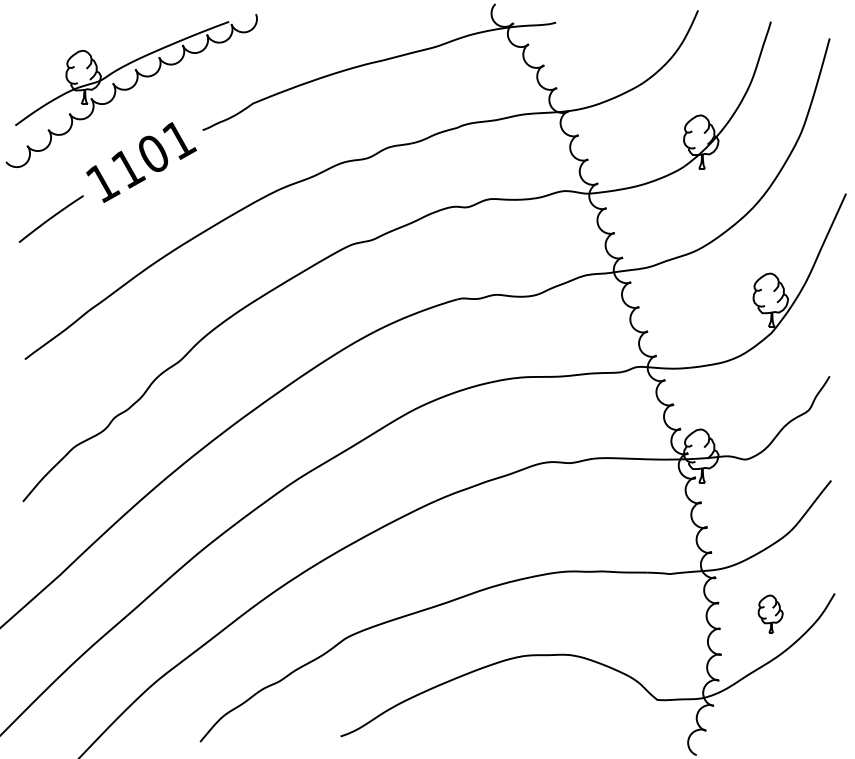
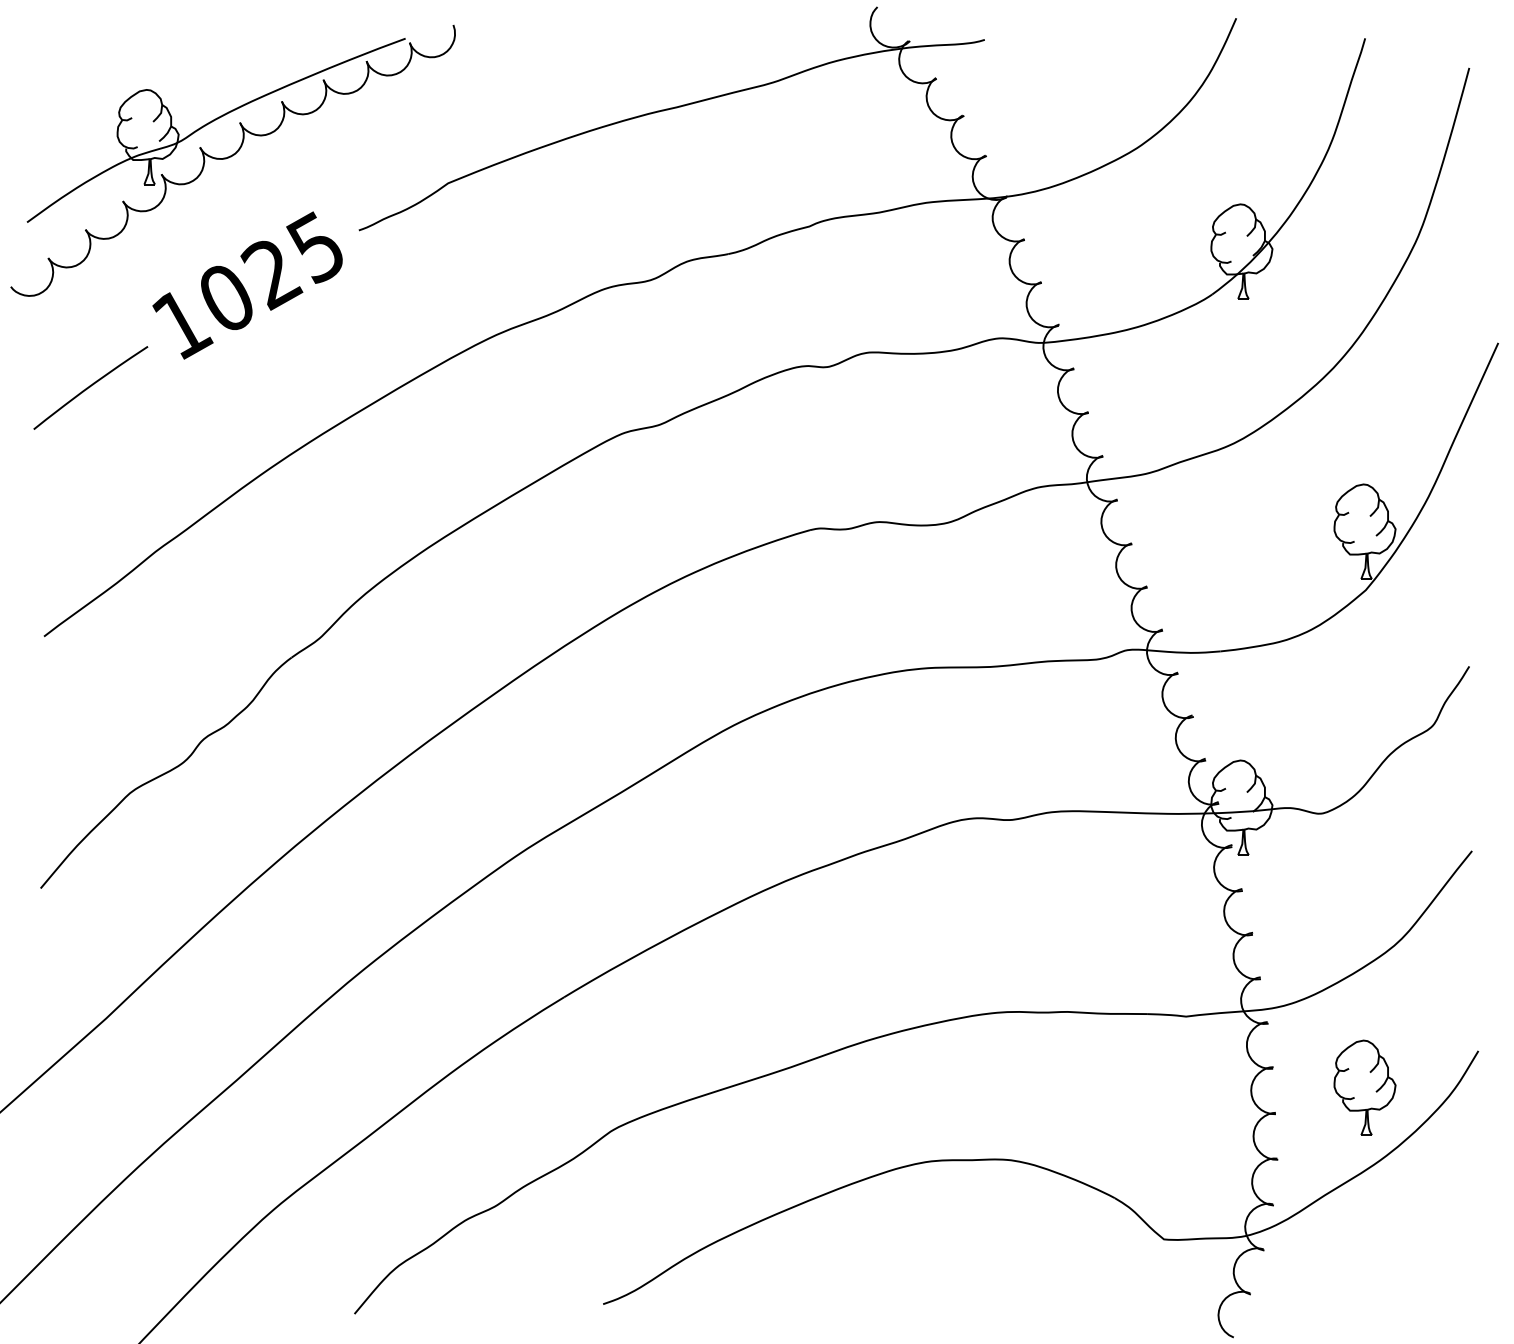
text: (153, 153) -> (271, 271), 1101 -> 1025
part: (770, 613) -> (1364, 1086), size x1.43

